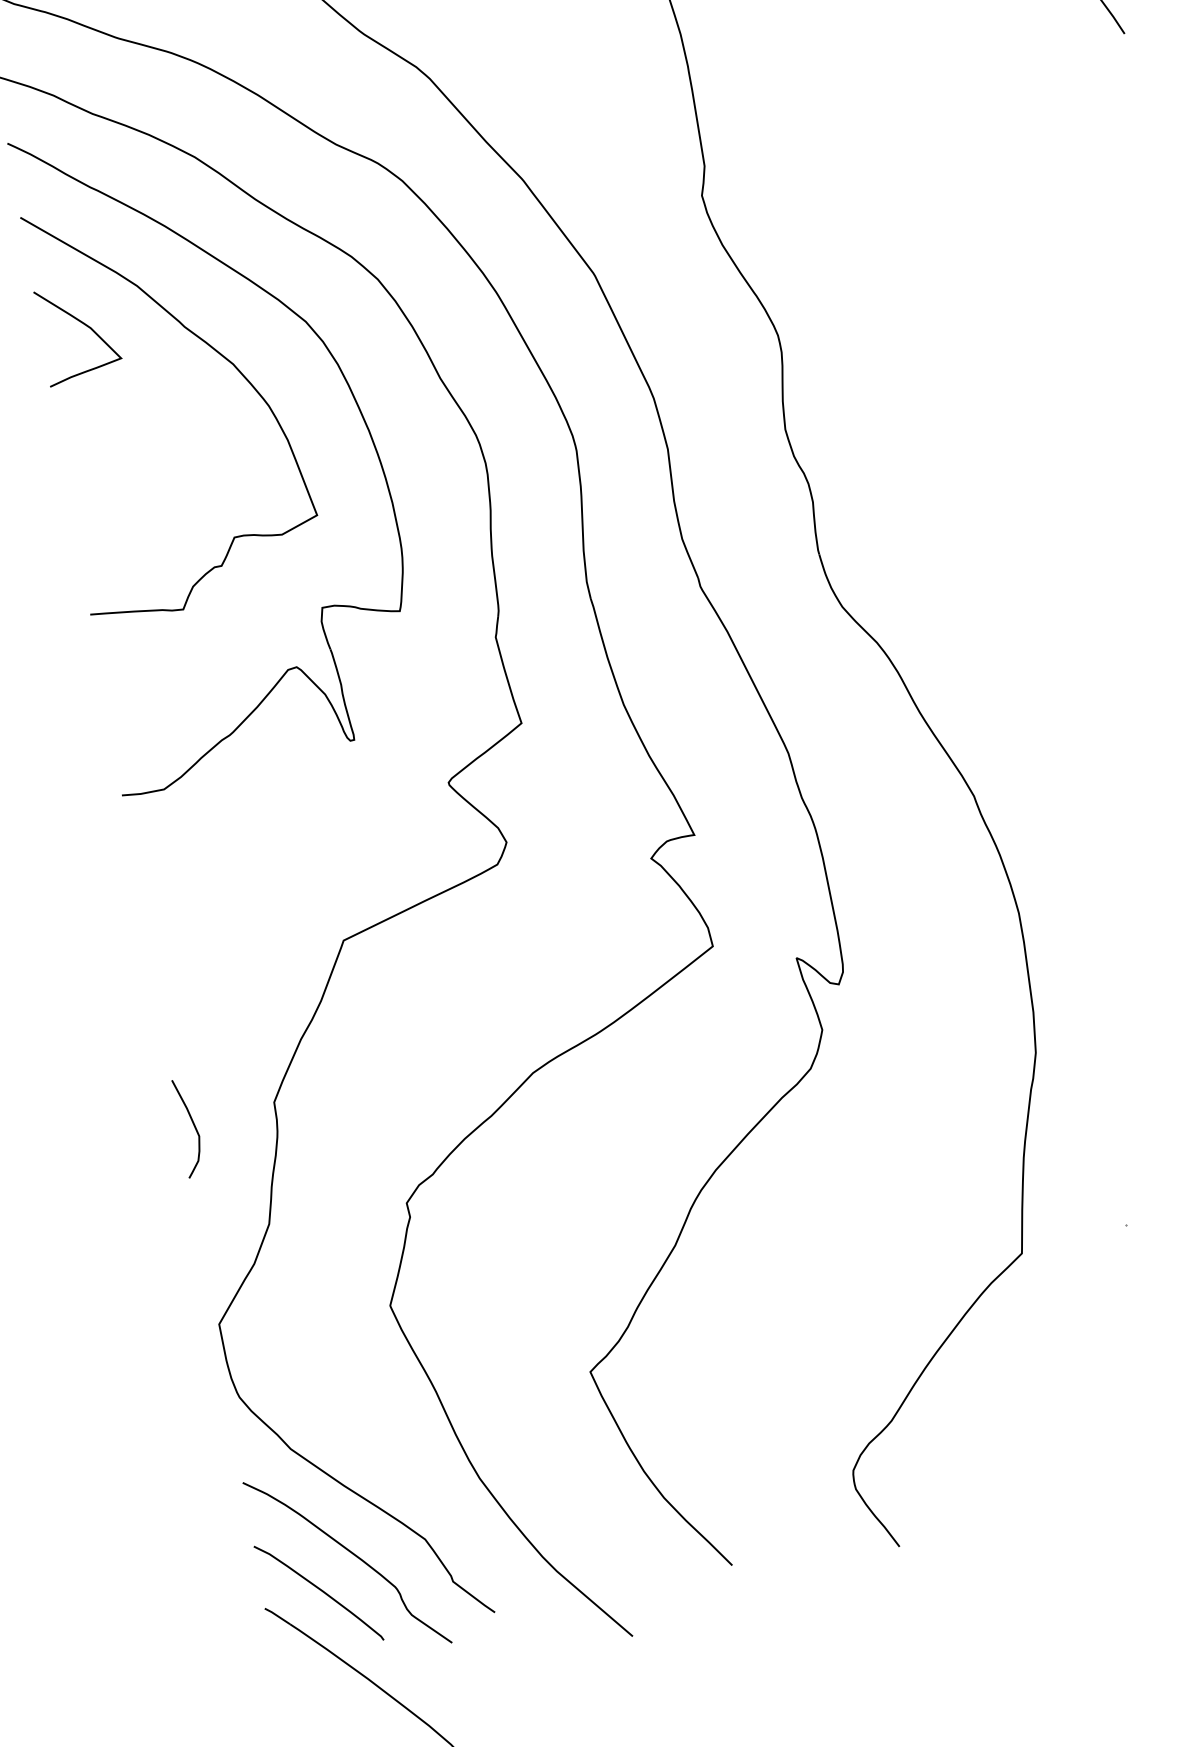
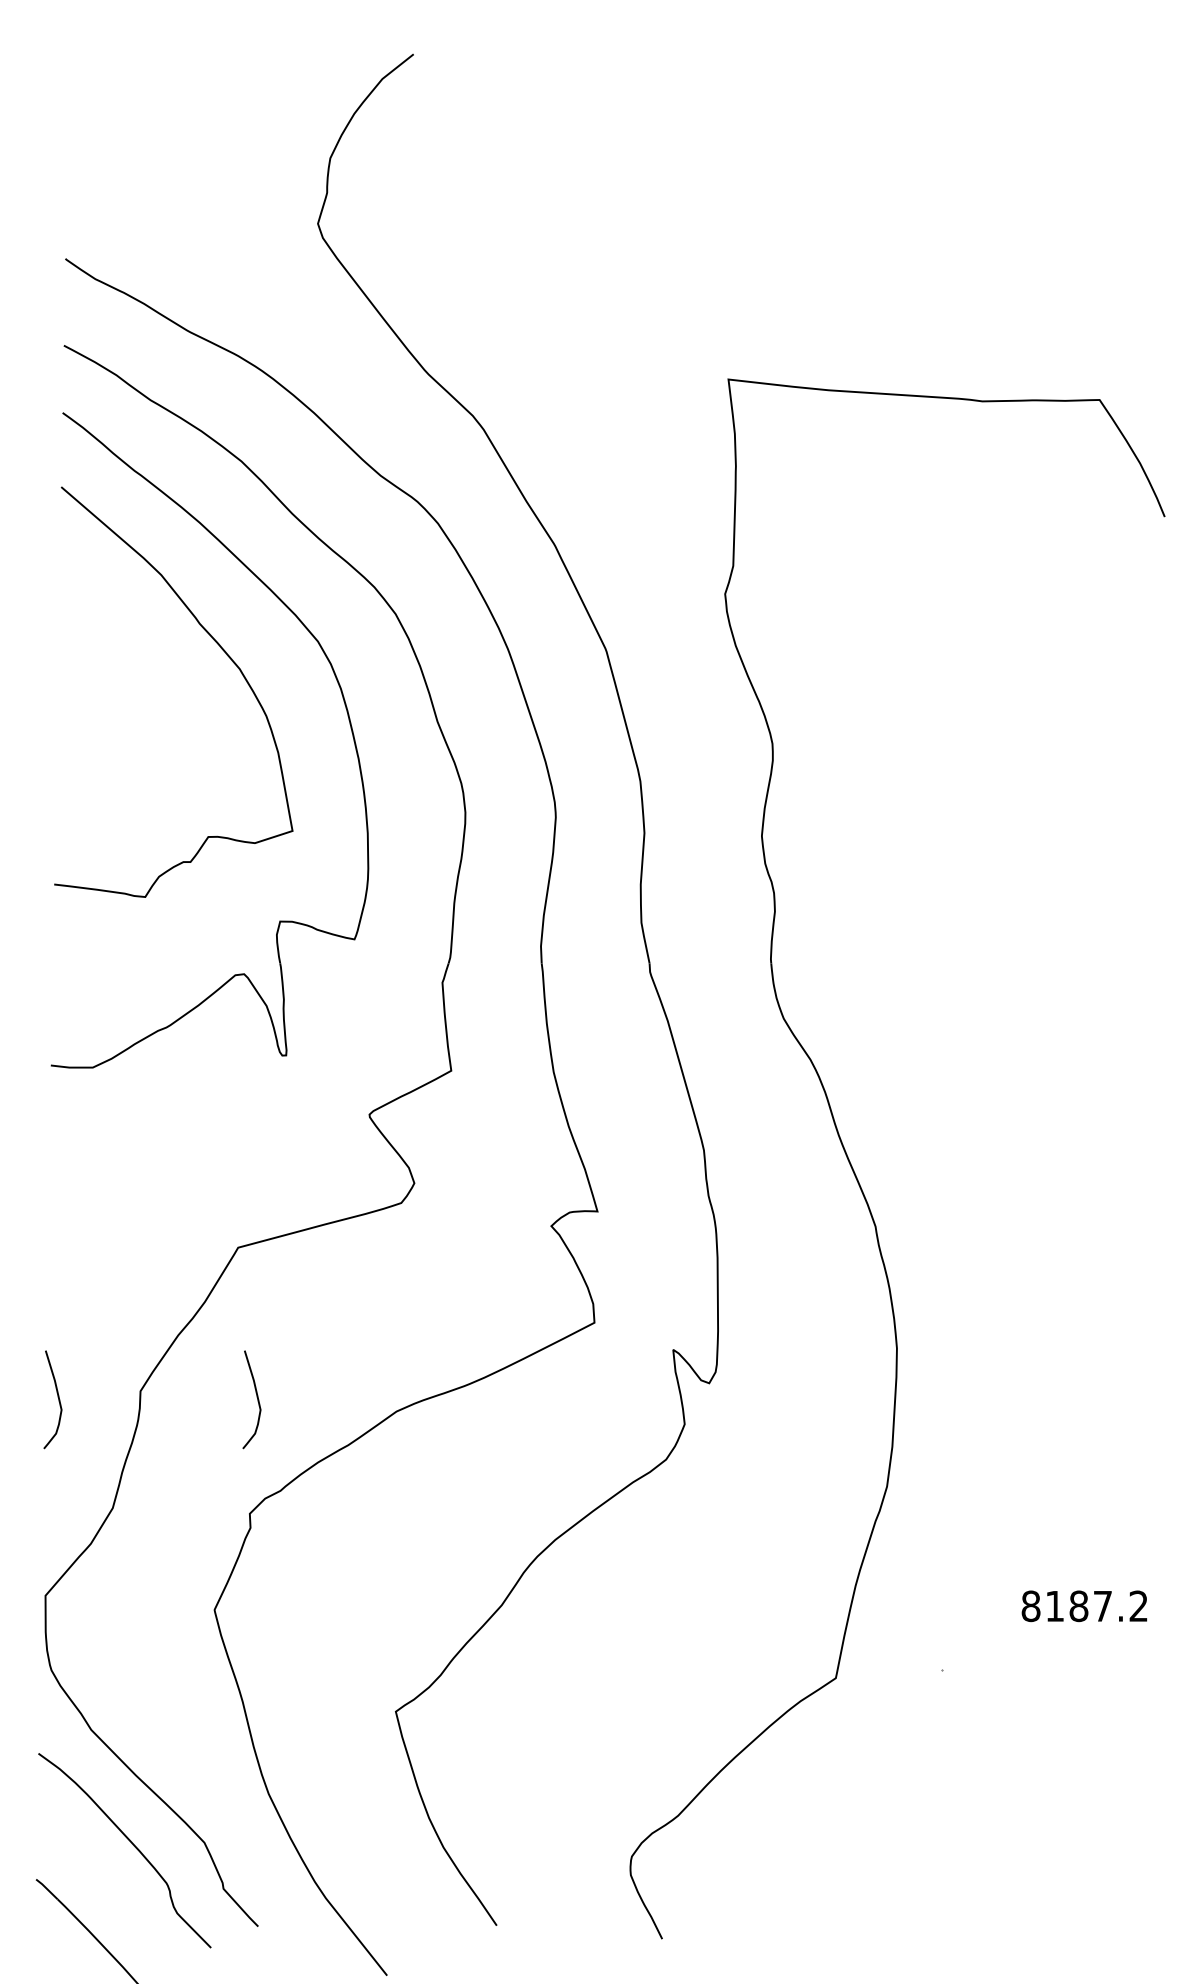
curve: (83, 324) -> (102, 602), removed
curve: (390, 1086) -> (256, 1397), added
curve: (320, 1590) -> (93, 1872), removed

